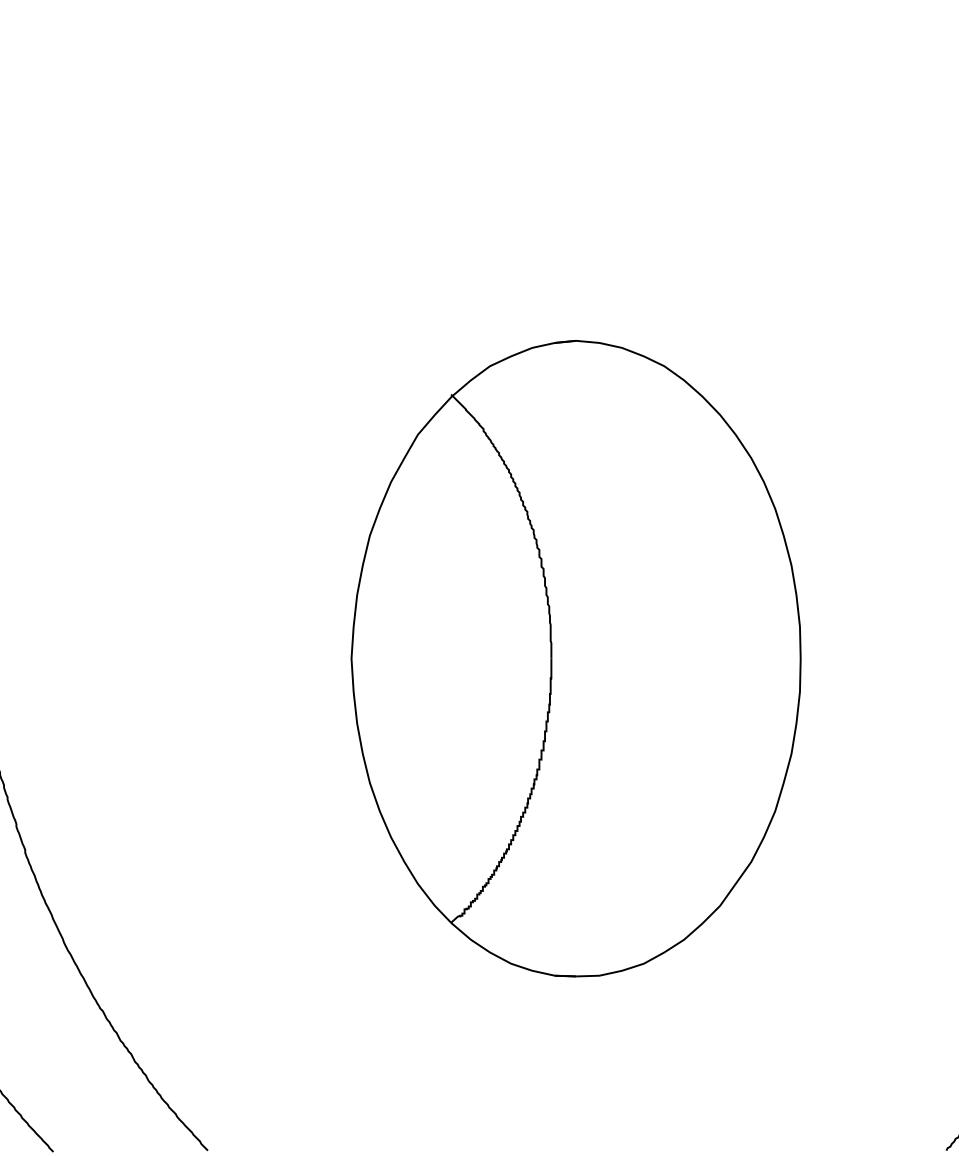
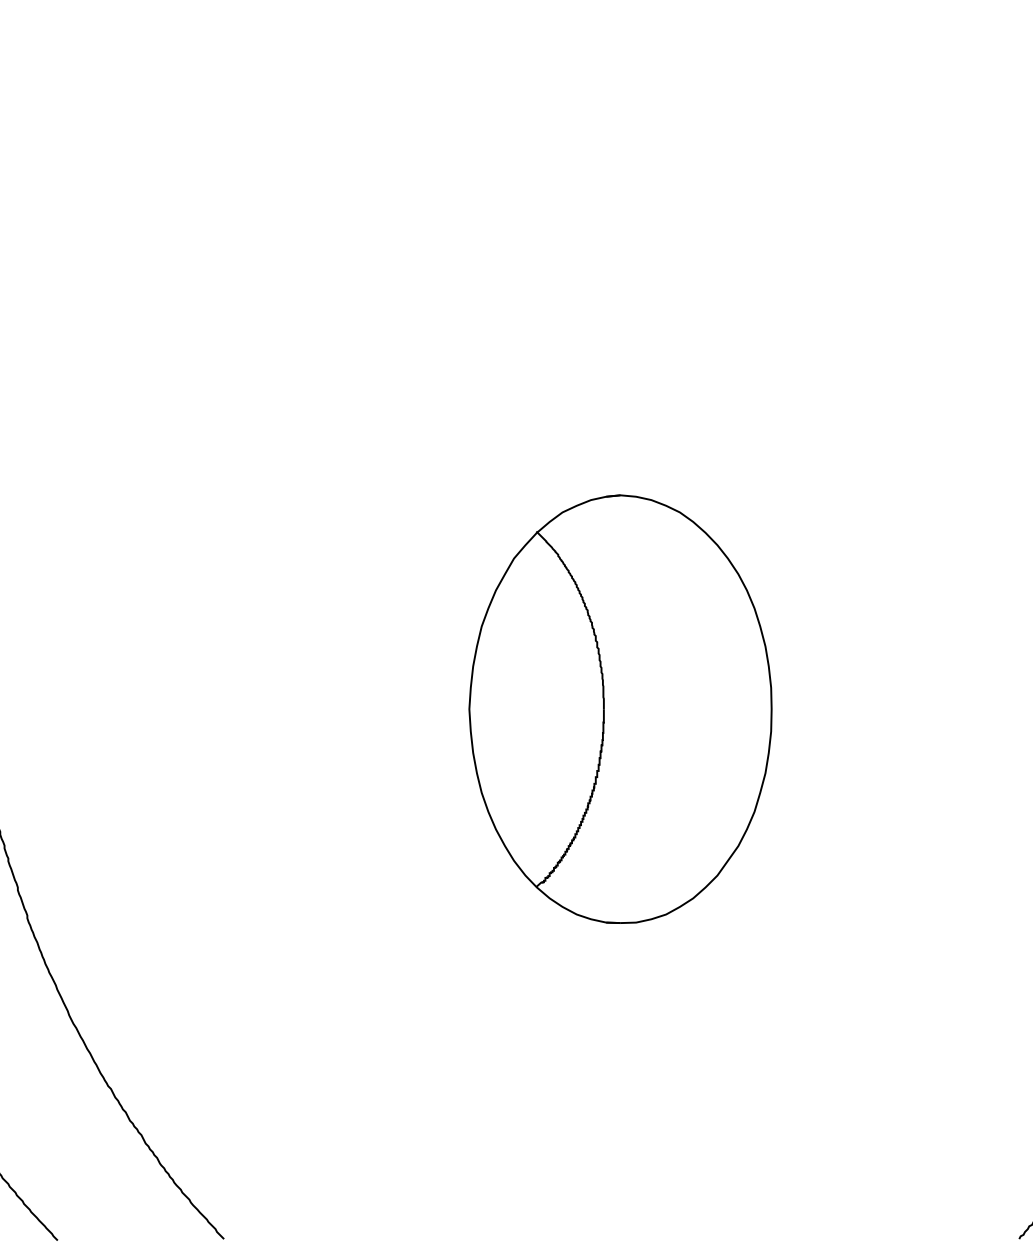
part: (576, 657) -> (620, 708), size x0.62

